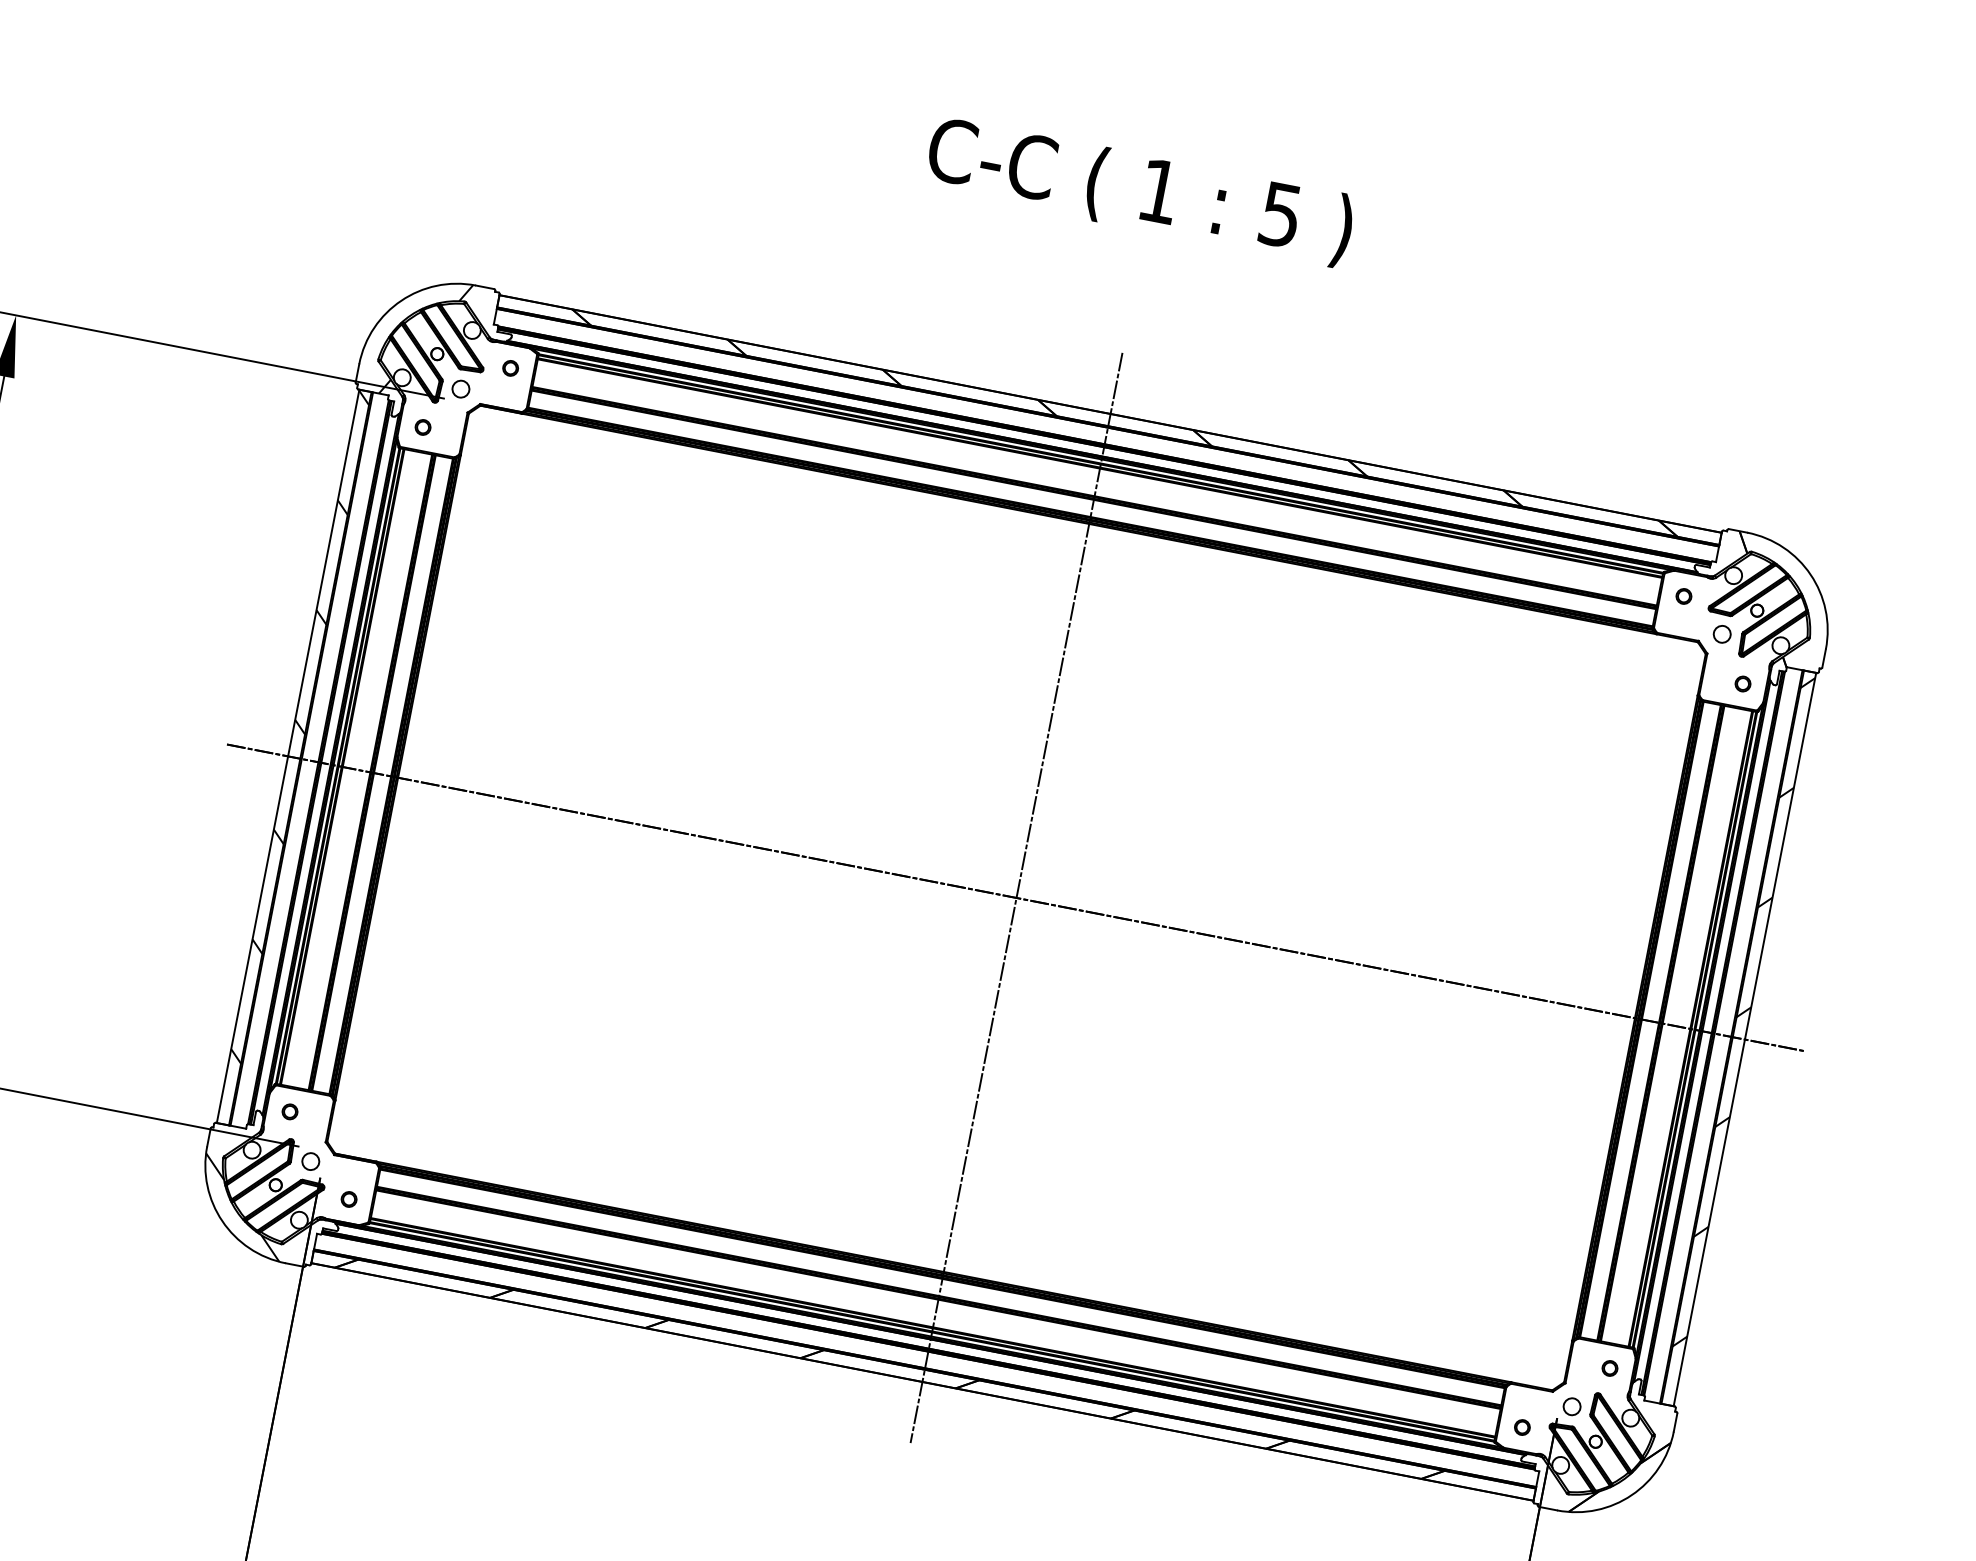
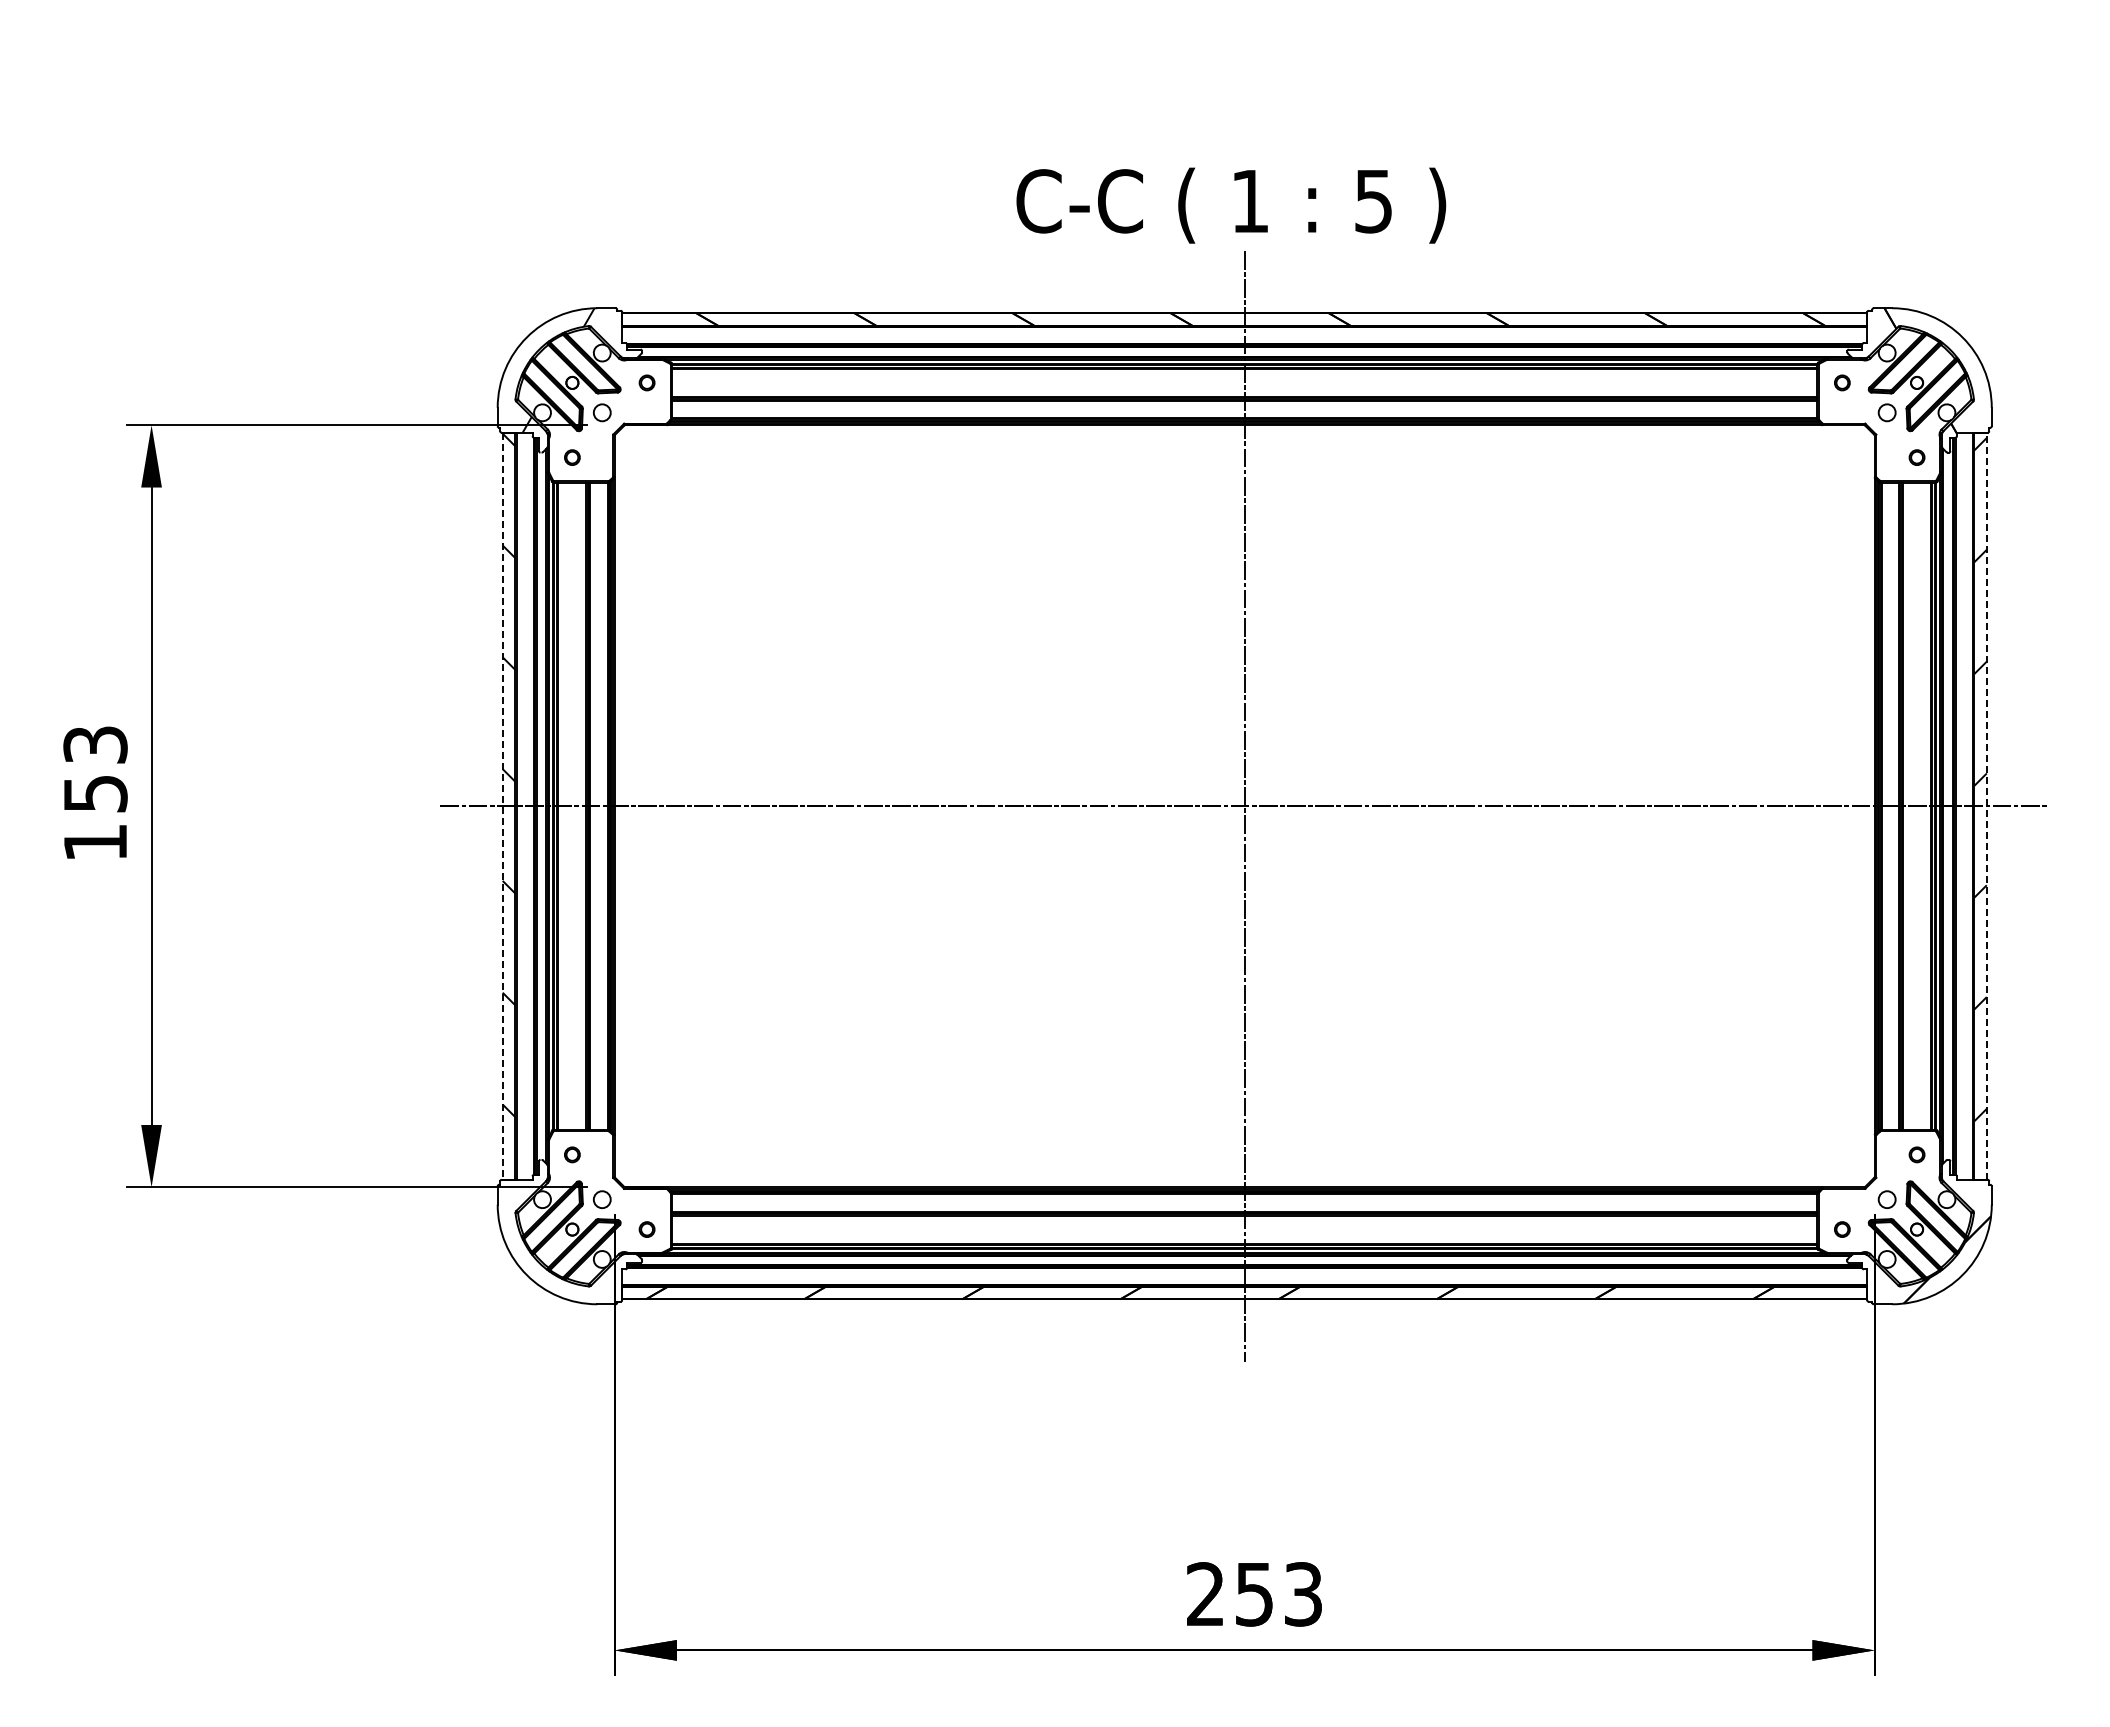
text: (1140, 191) -> (1231, 205), moved
line: (287, 756) -> (502, 806), solid -> dashed
line: (1744, 1039) -> (1986, 806), solid -> dashed
hatch: (242, 1207) -> (543, 1257), removed

